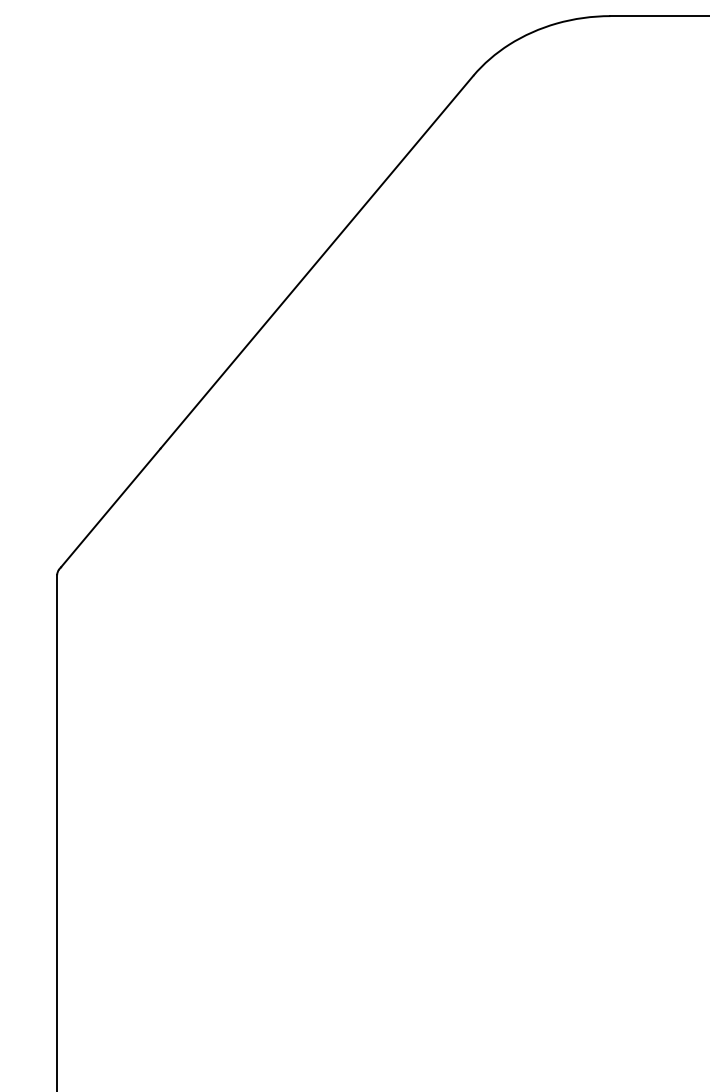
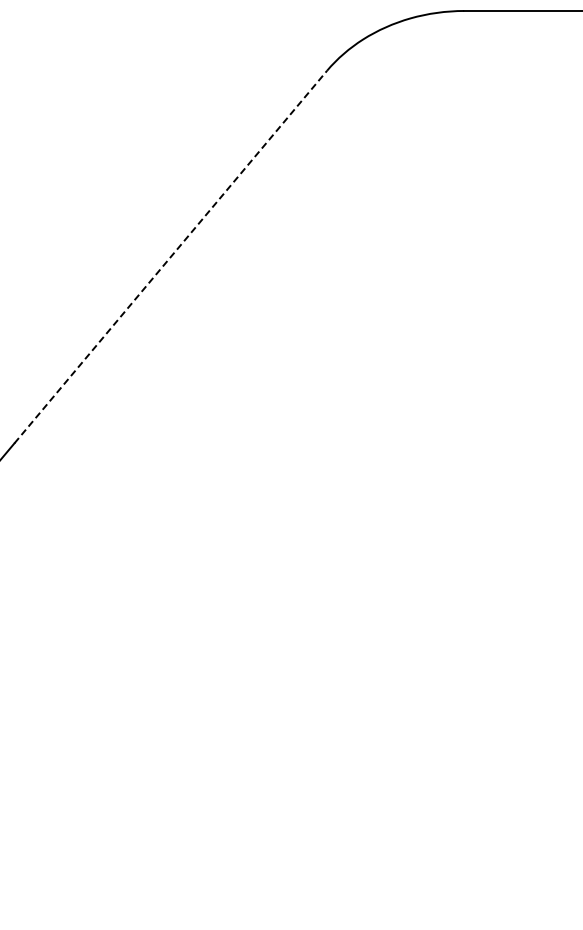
line: (317, 261) -> (171, 256), solid -> dashed

